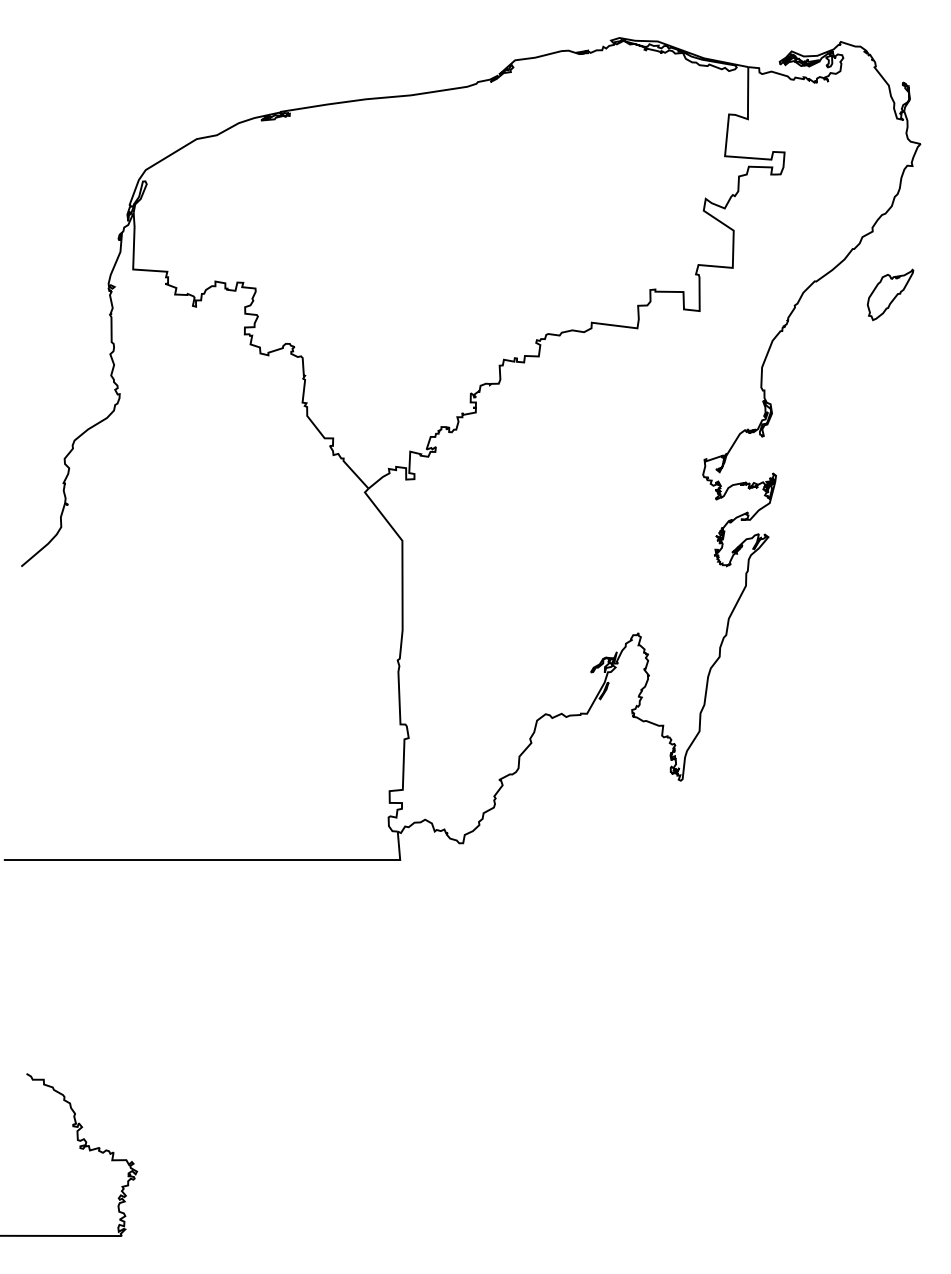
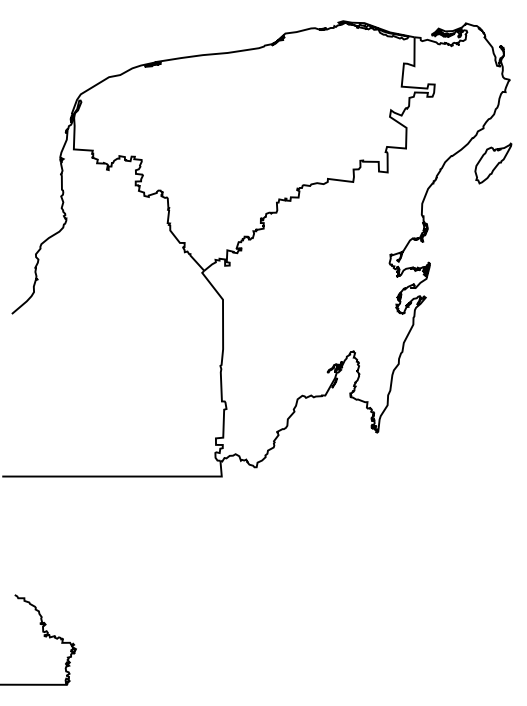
part: (890, 294) -> (493, 163), size x1.43

